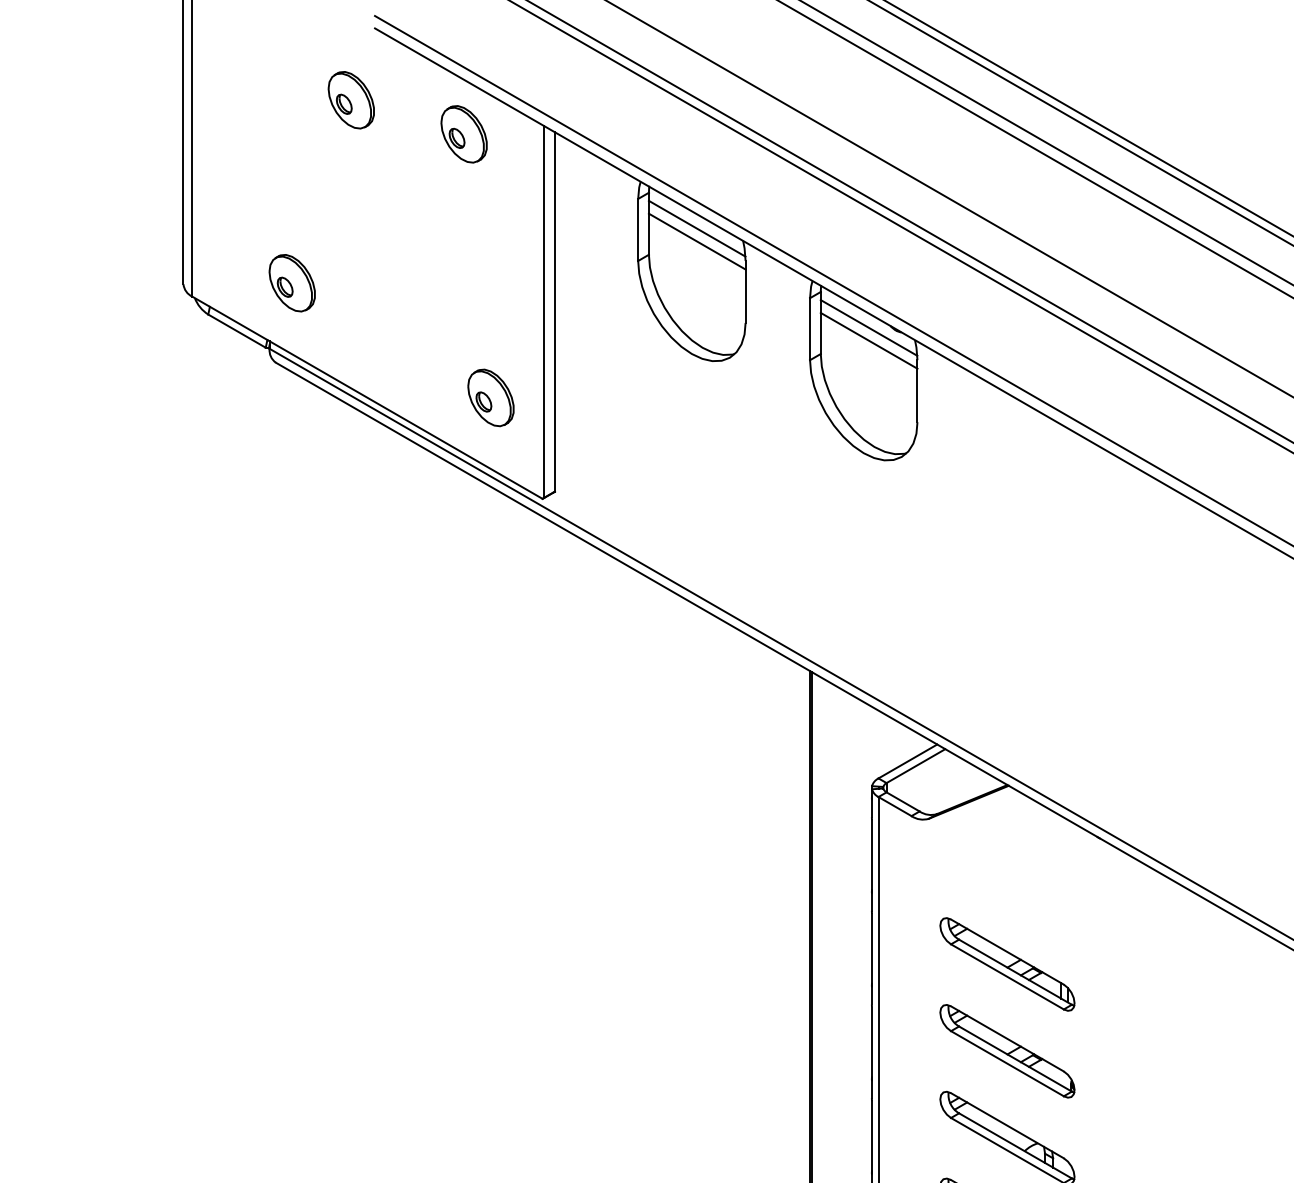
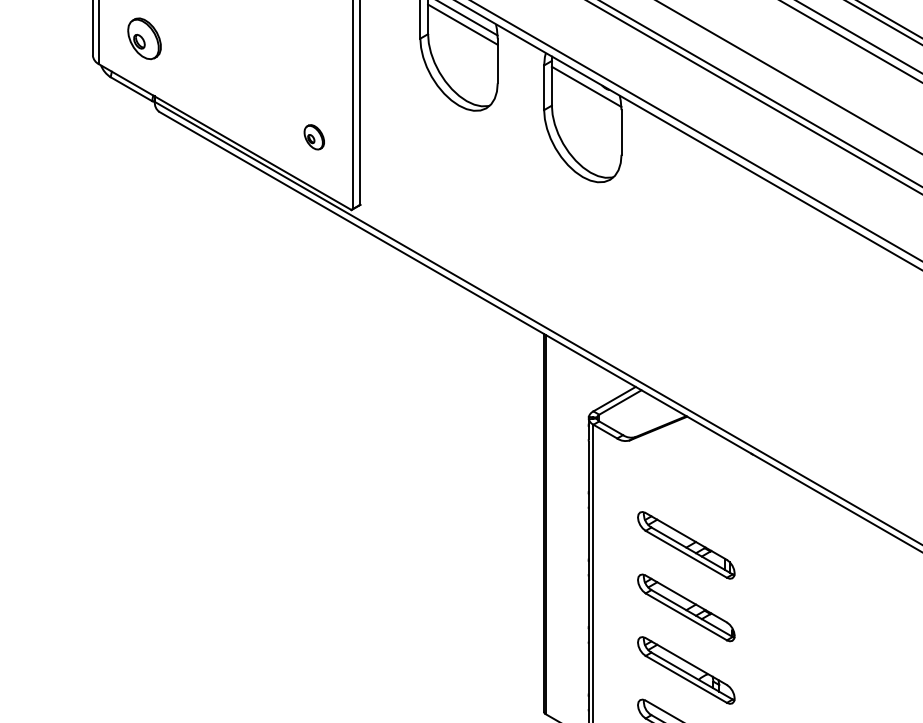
part: (291, 283) -> (143, 39), moved
line: (868, 340) -> (586, 95), removed
part: (490, 397) -> (313, 136), size x0.6

